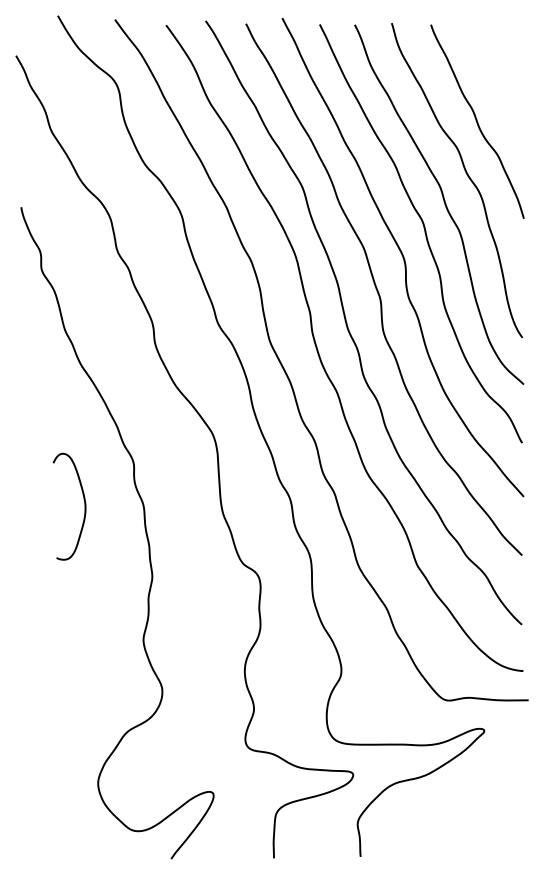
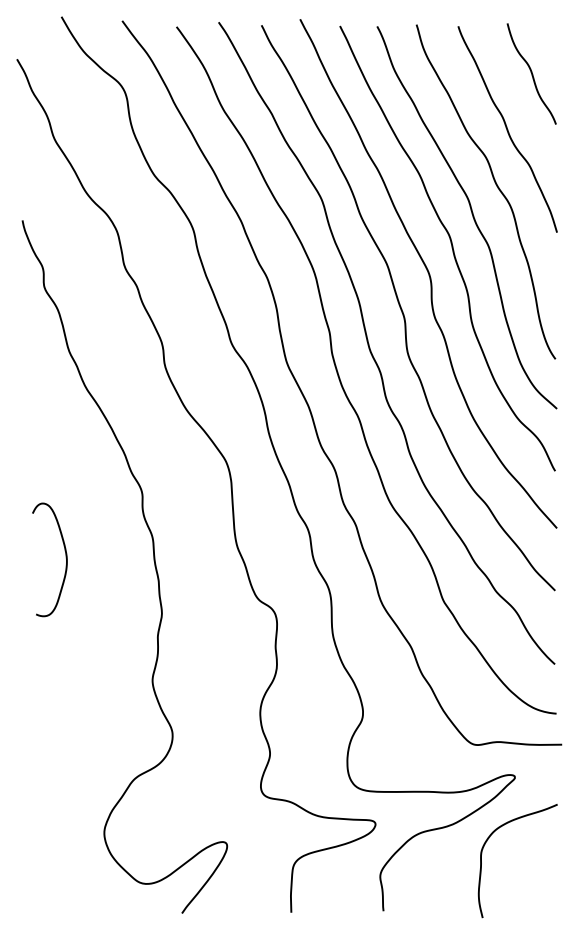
curve: (499, 69) -> (531, 73), added
curve: (84, 504) -> (65, 557), moved
curve: (453, 802) -> (482, 853), added

